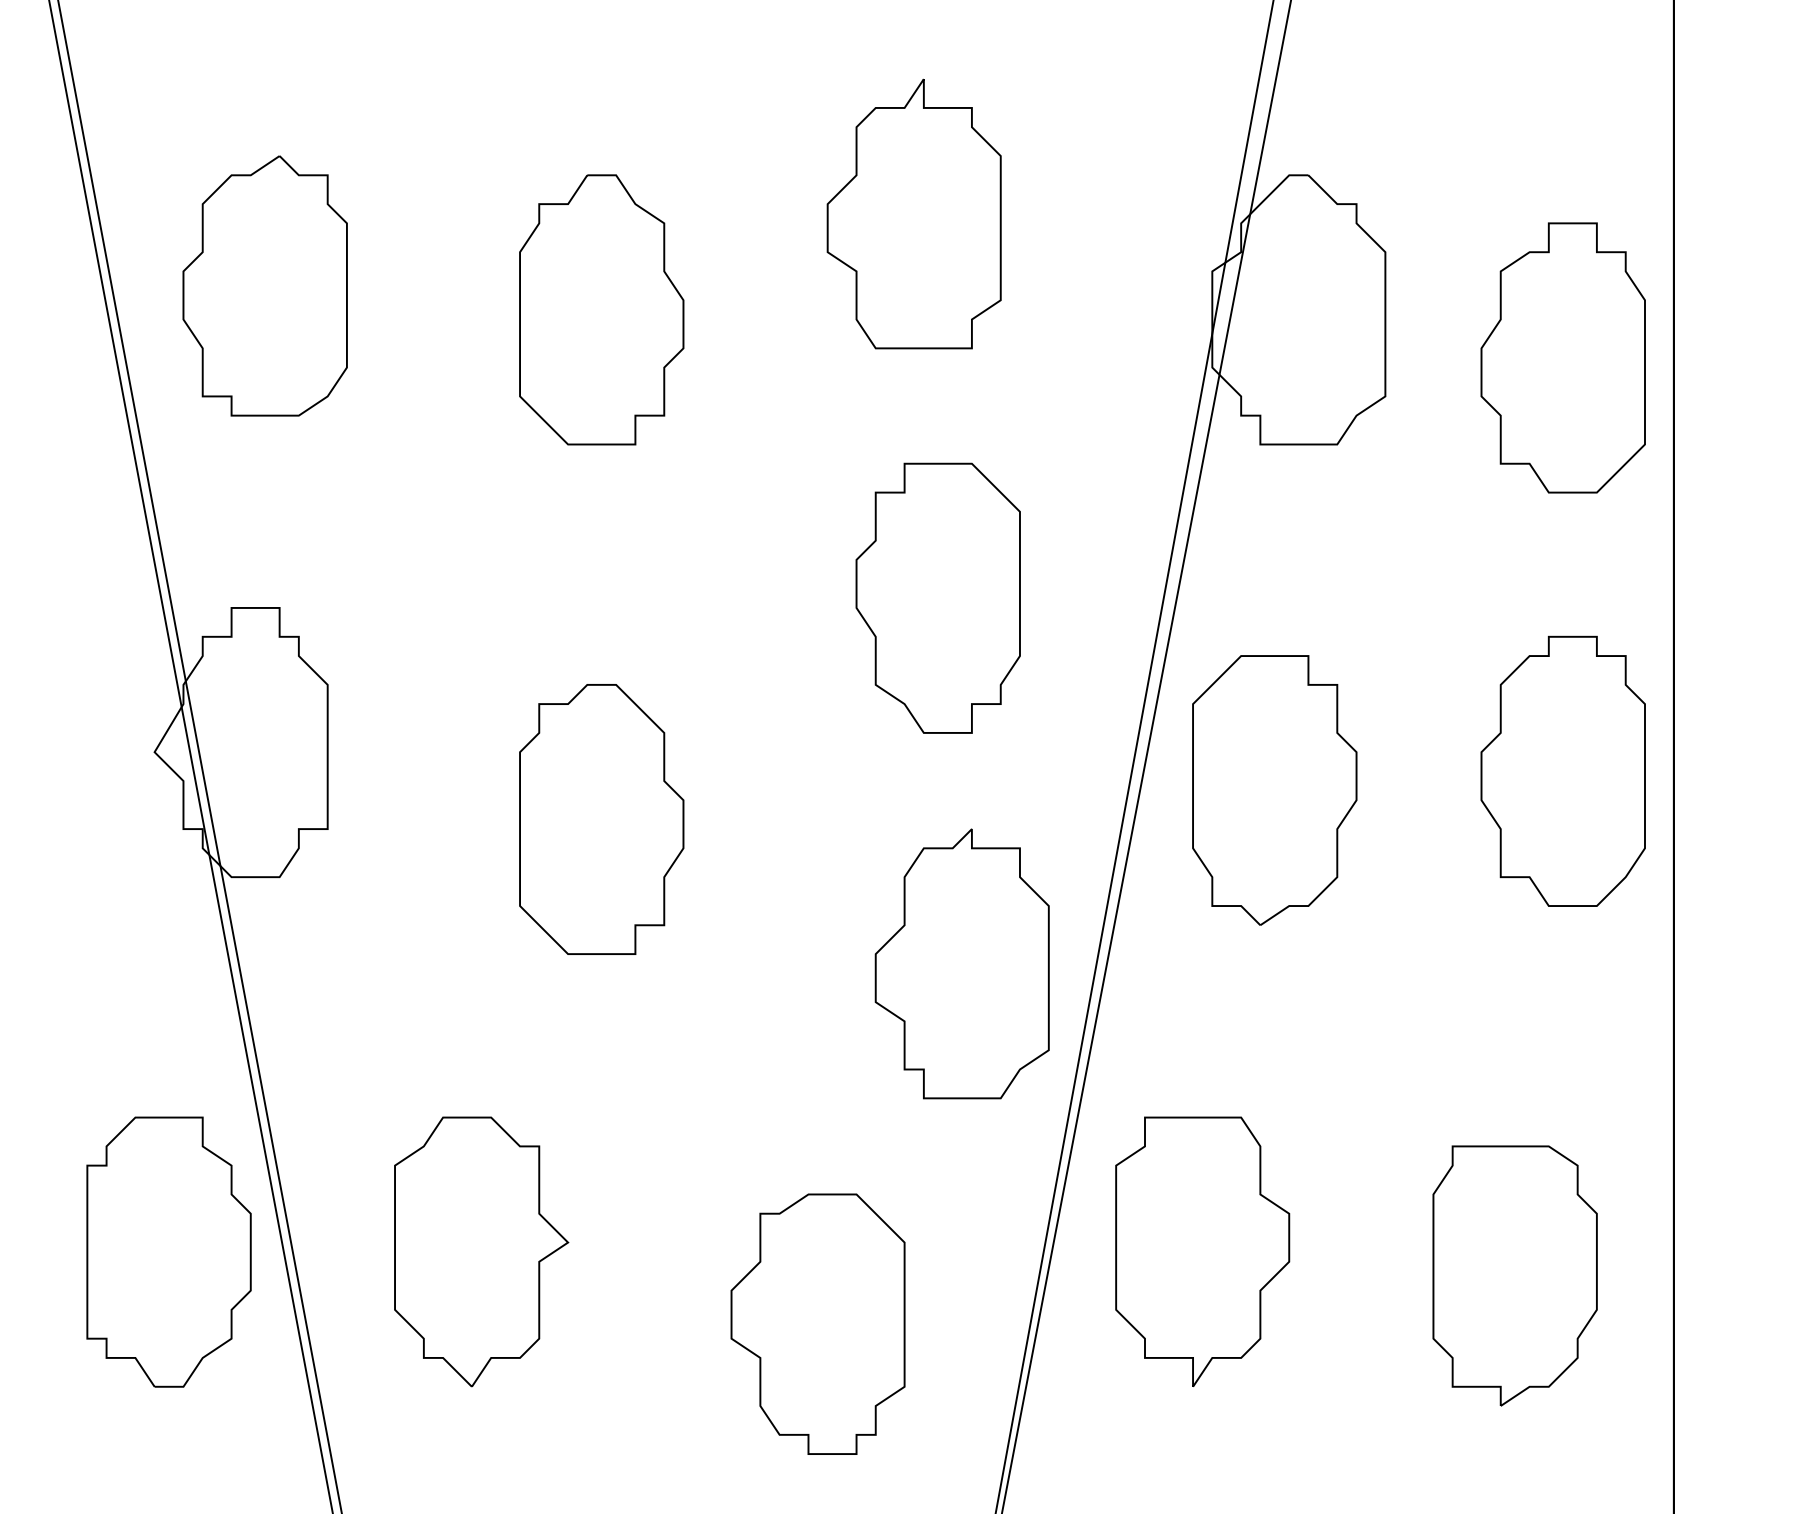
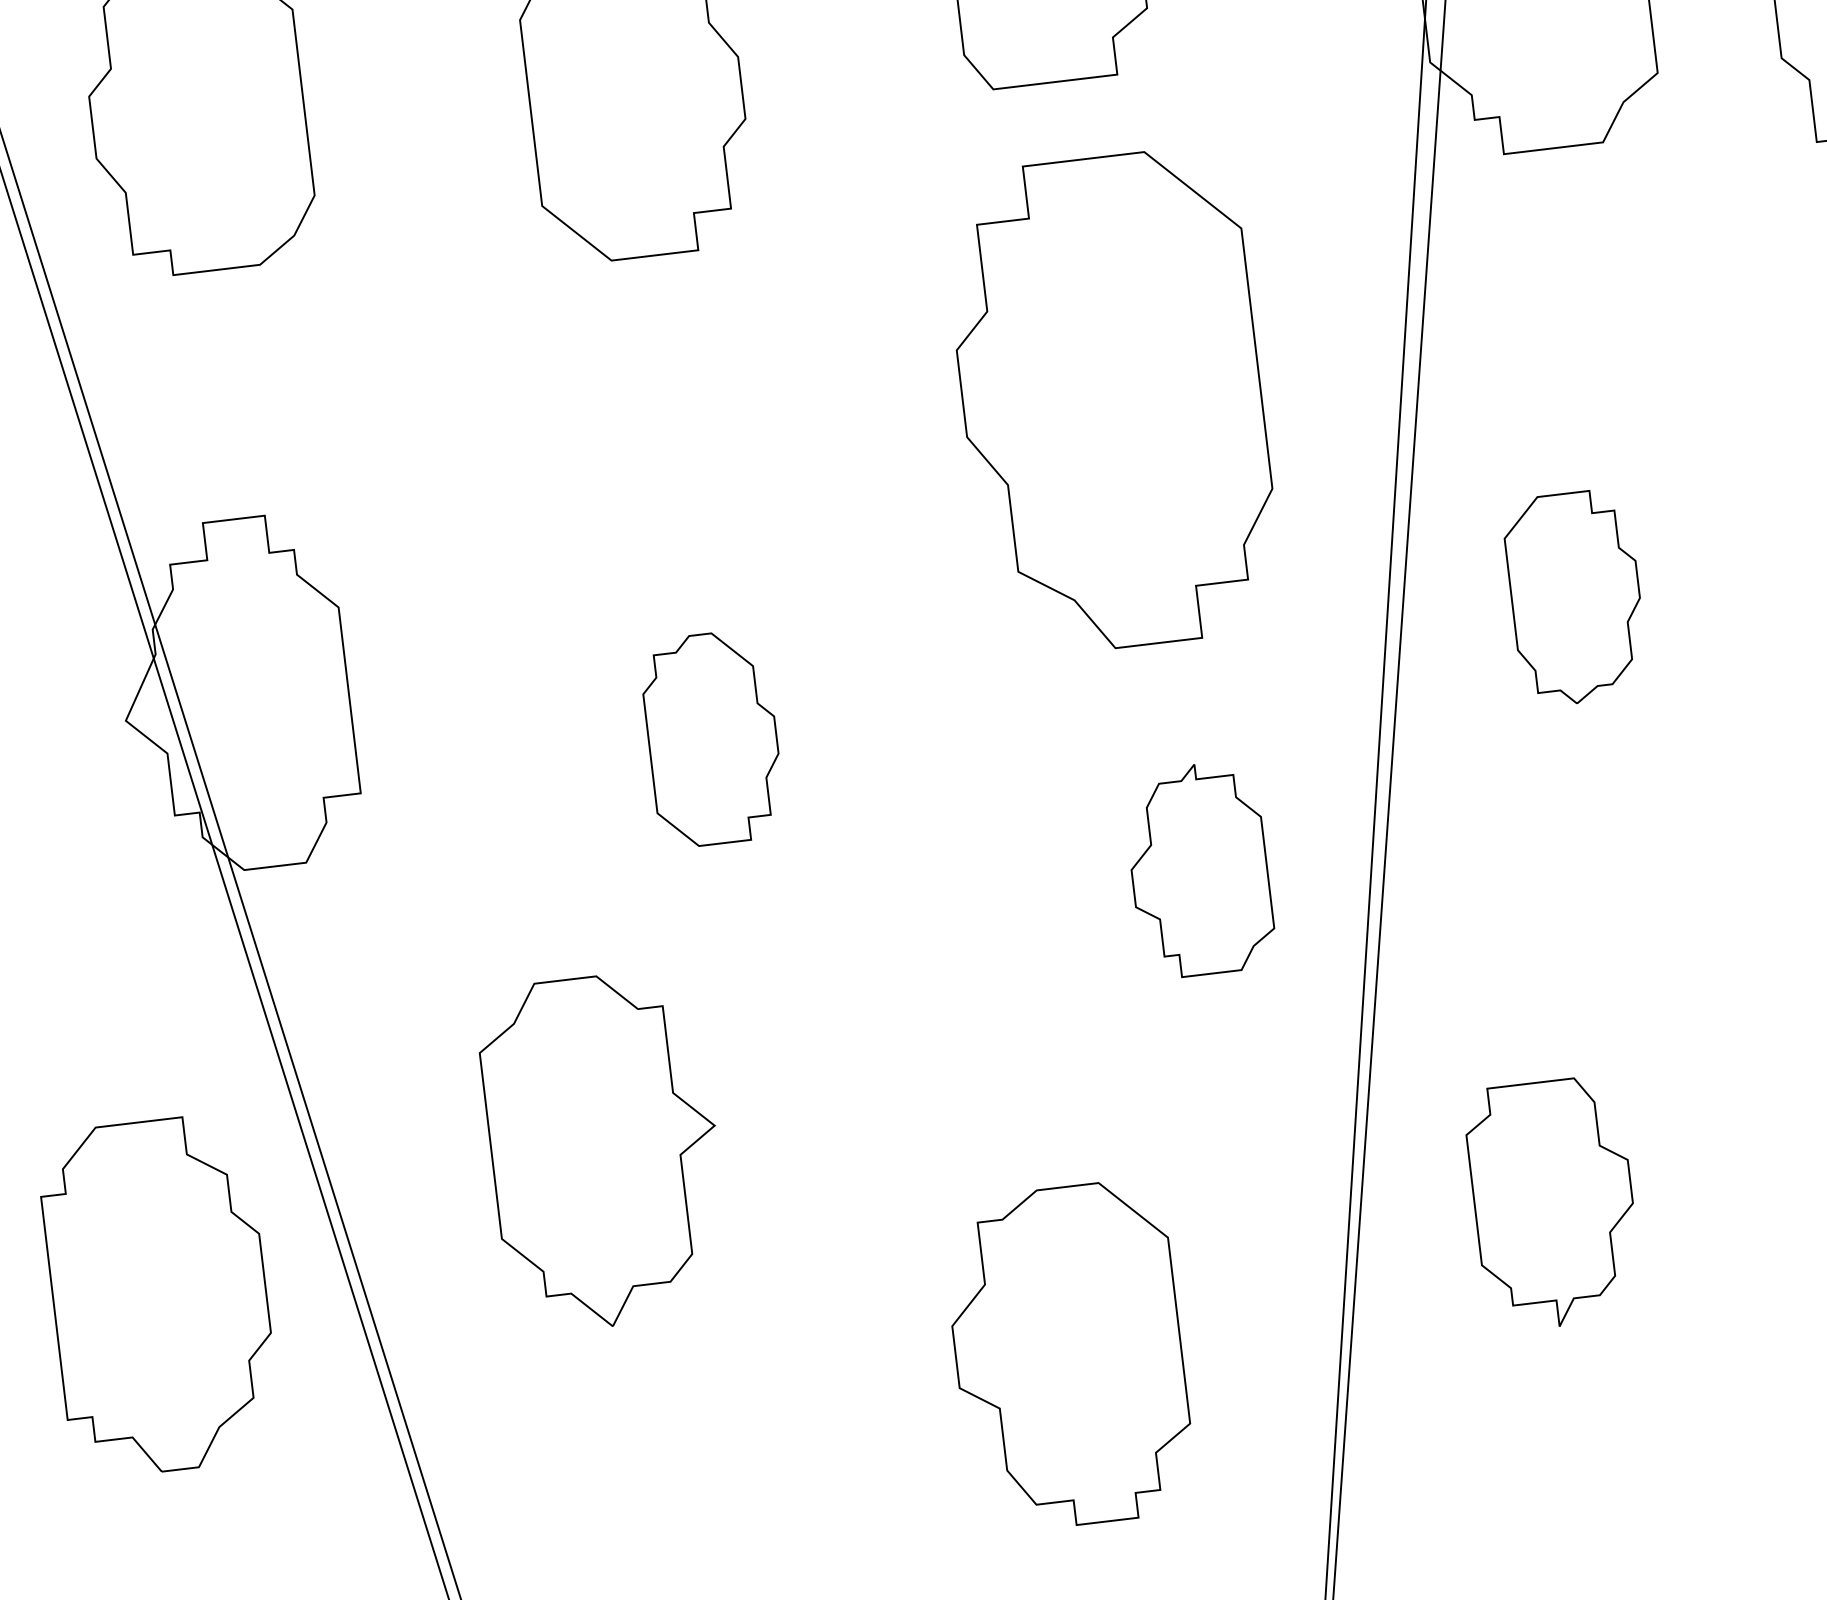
part: (937, 597) -> (1111, 401), size x1.4
part: (1274, 790) -> (1575, 598), size x0.6
part: (601, 819) -> (712, 738), size x0.6
part: (961, 963) -> (1198, 869), size x0.6
part: (168, 1251) -> (158, 1295), moved
part: (481, 1251) -> (604, 1150), moved
part: (1202, 1251) -> (1553, 1203), size x0.7

